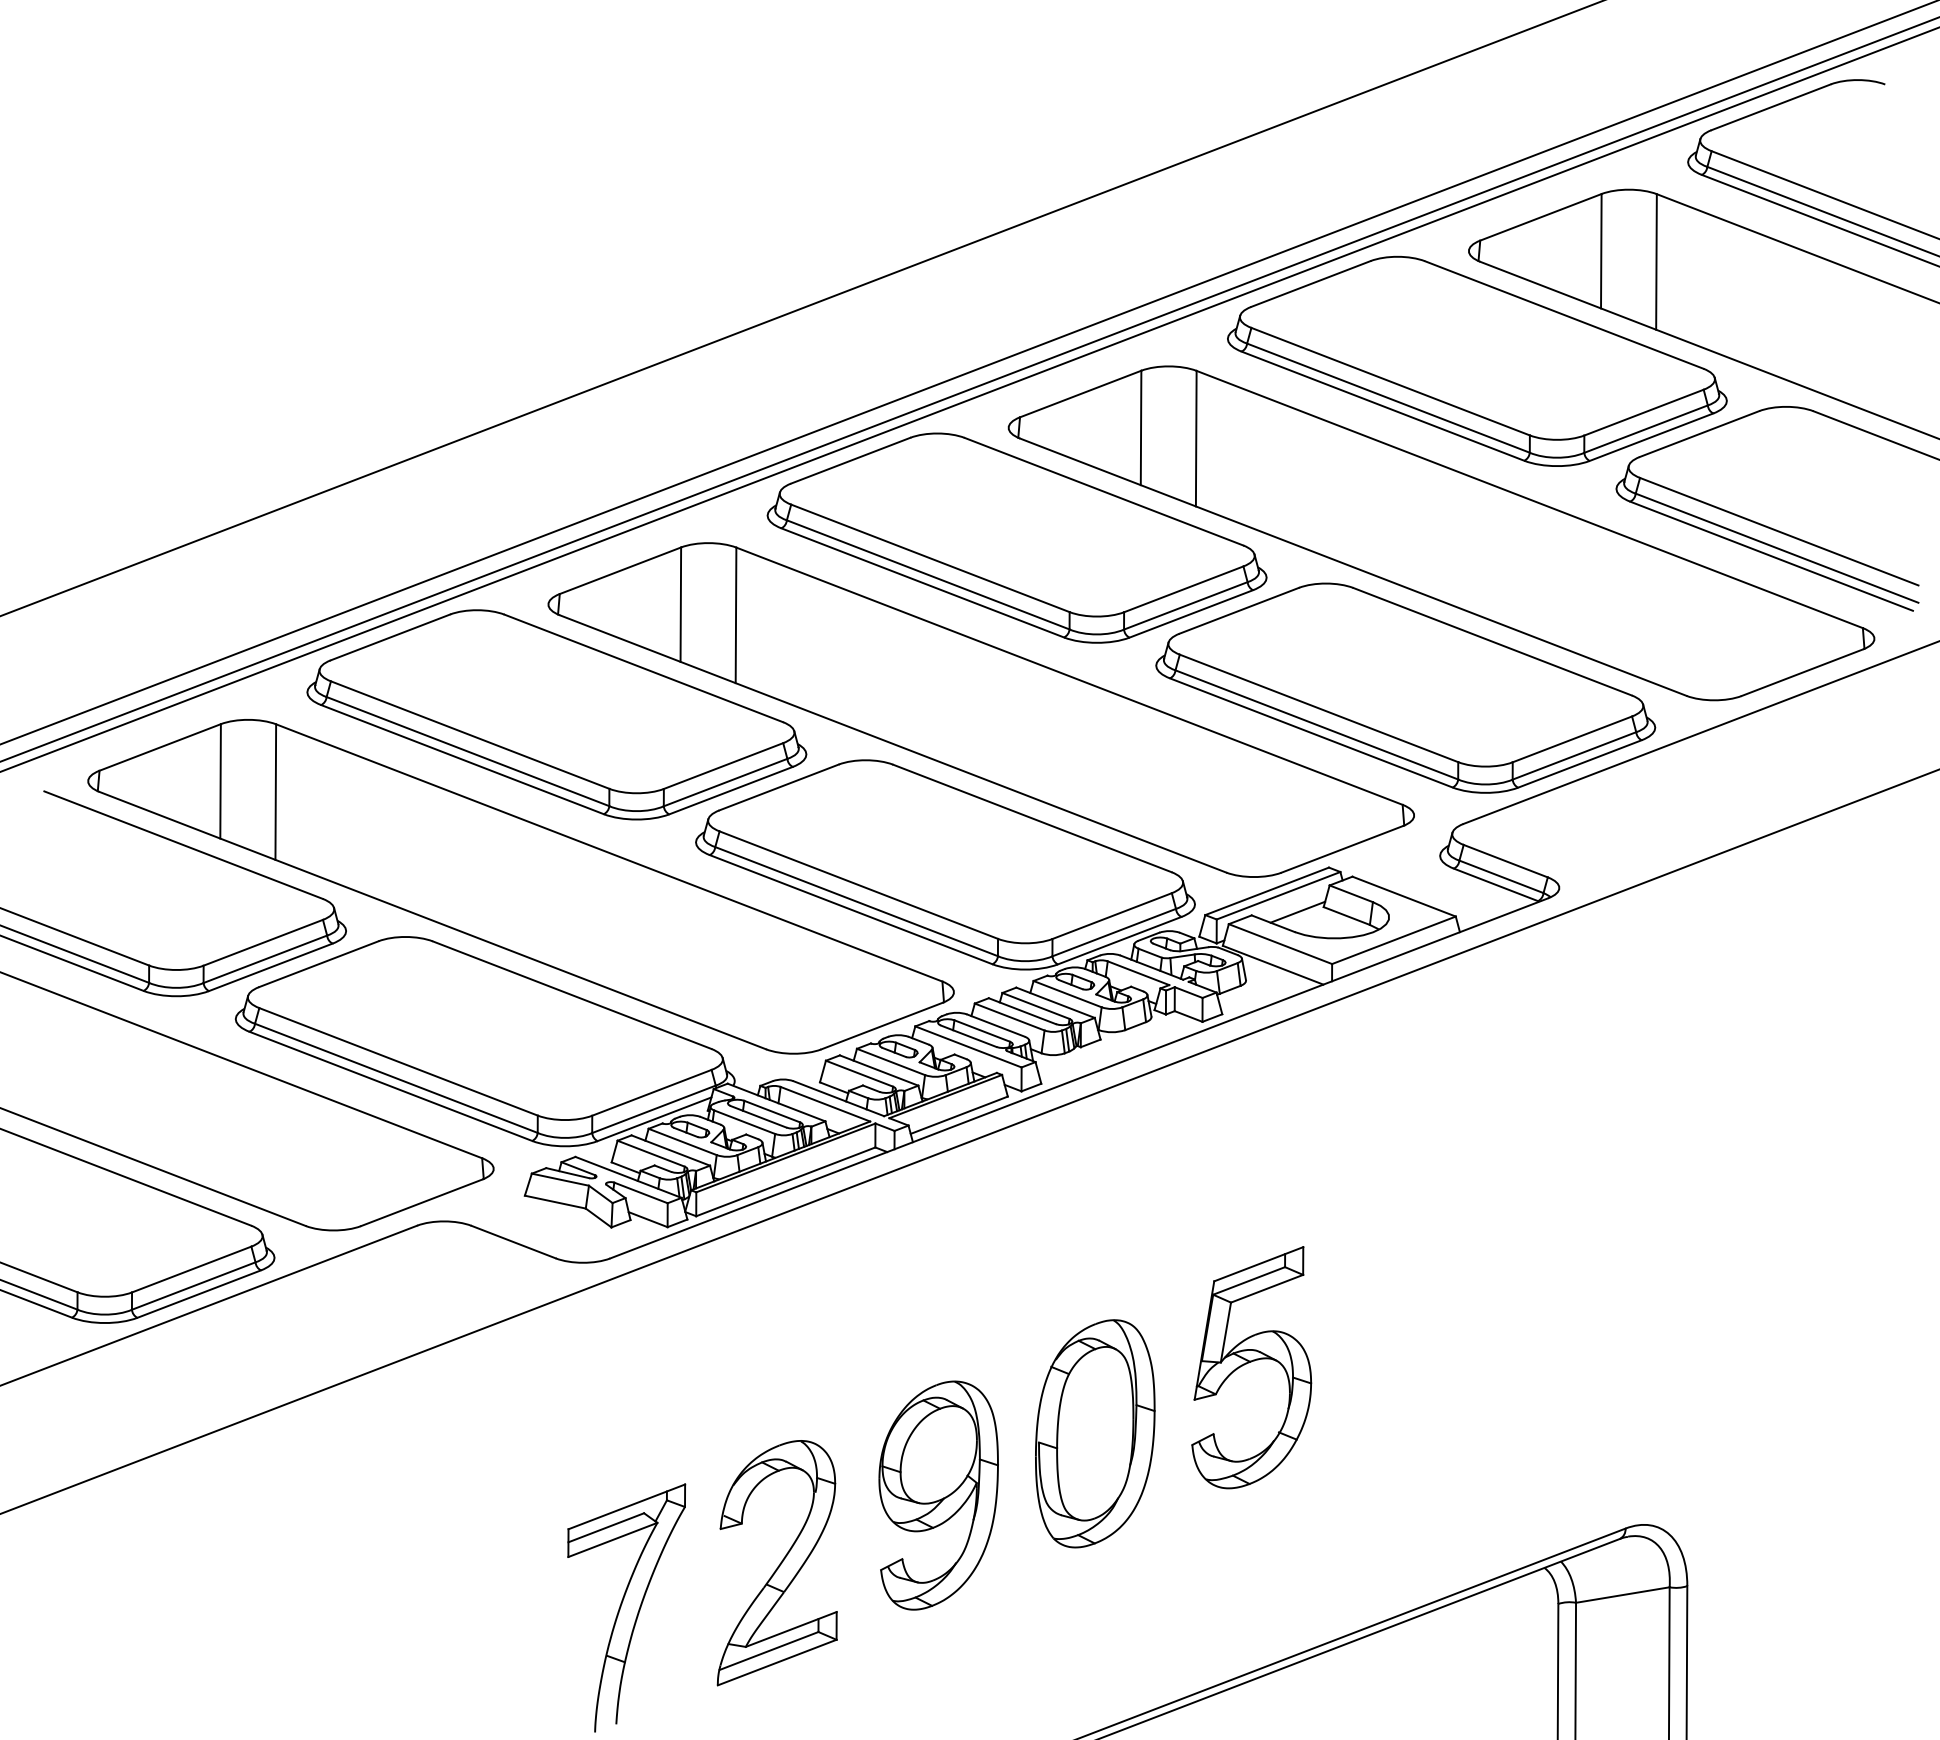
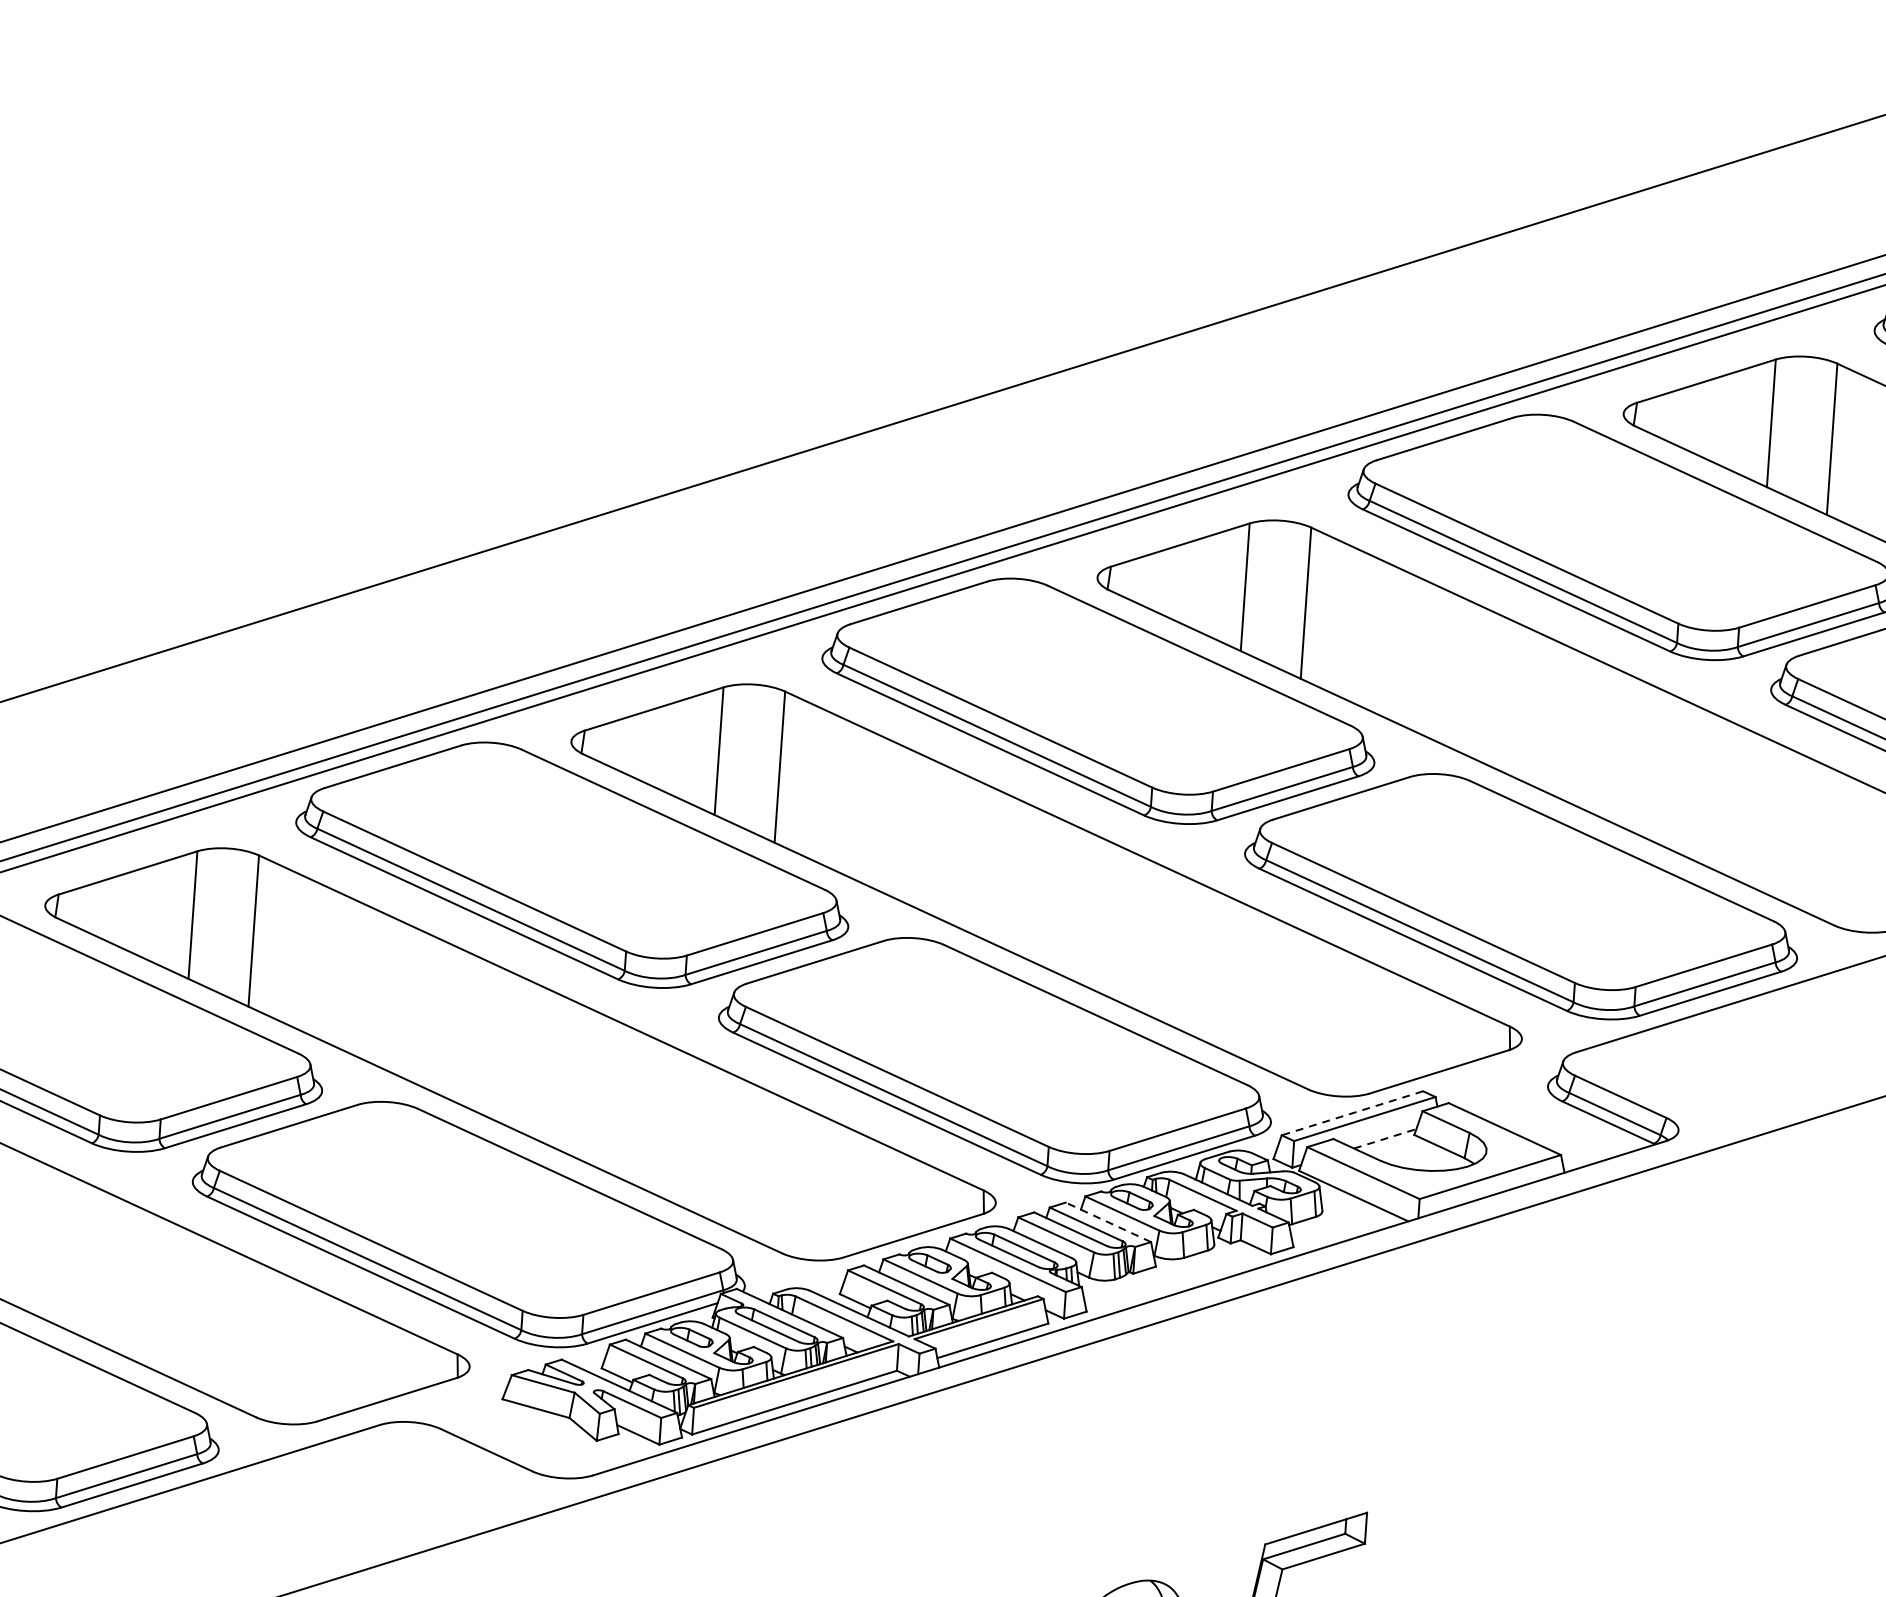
line: (1266, 891) -> (1351, 1113), solid -> dashed
line: (1298, 912) -> (1385, 1139), solid -> dashed
line: (1055, 1002) -> (1108, 1222), solid -> dashed

